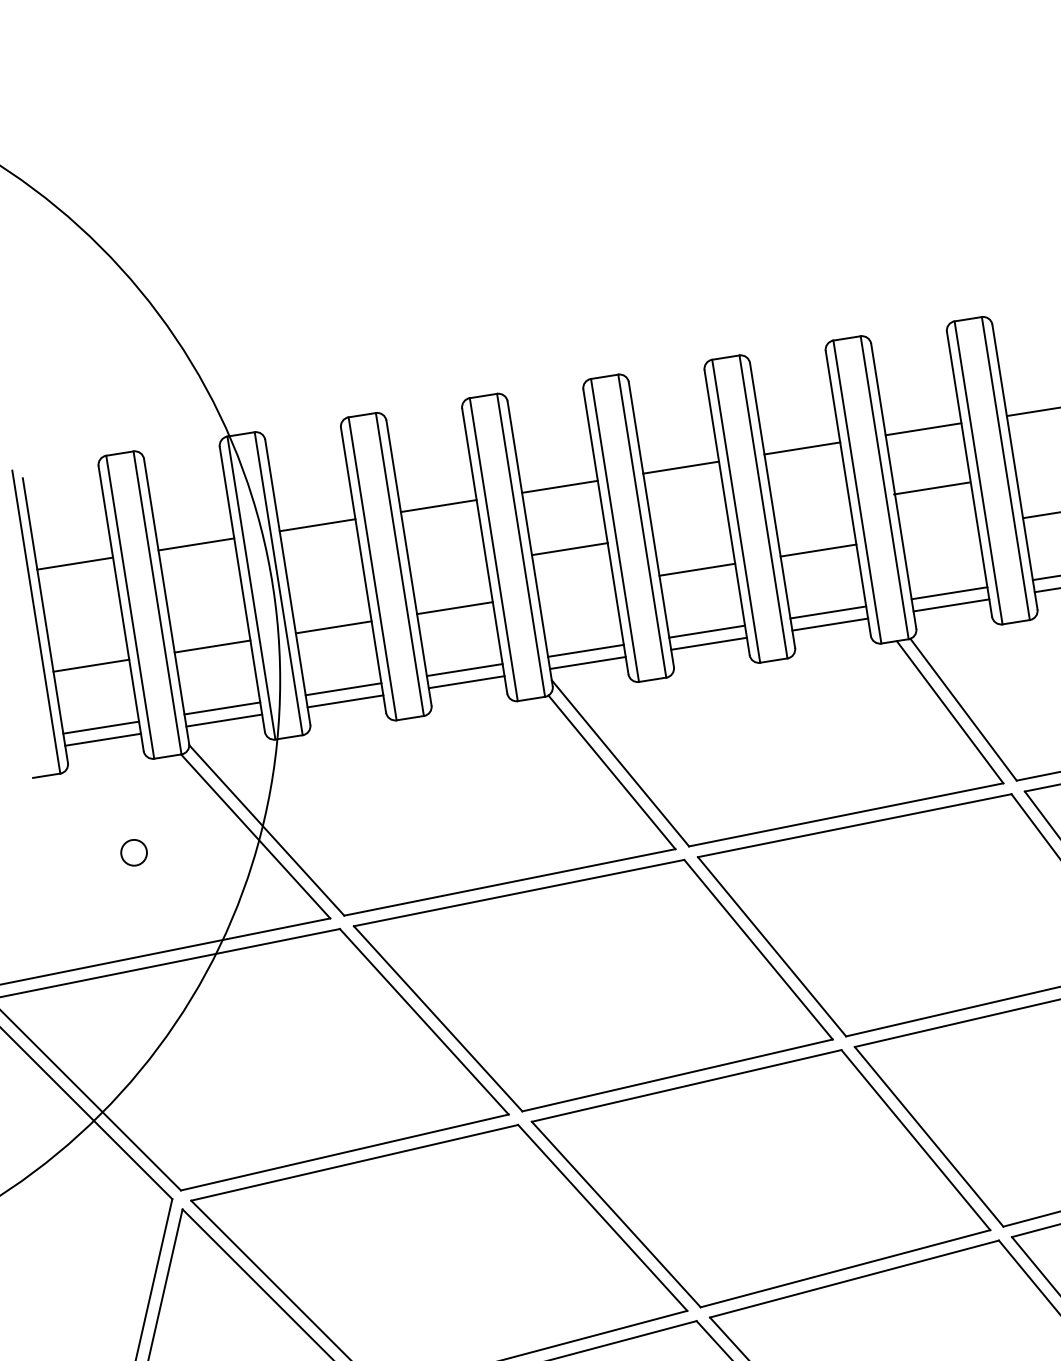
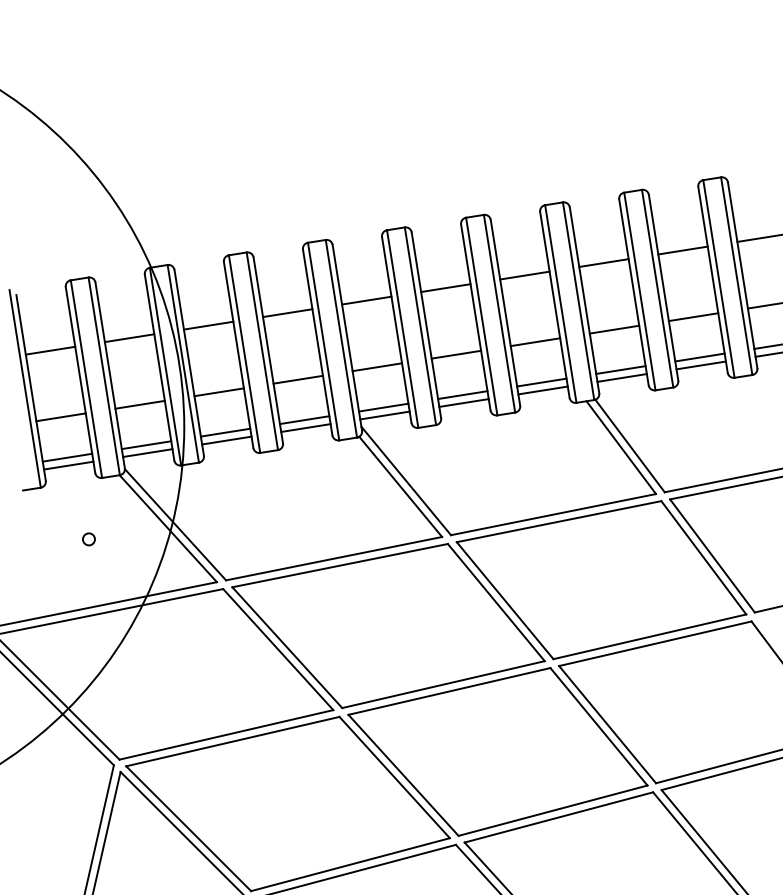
line: (932, 488) -> (614, 329), moved
line: (570, 549) -> (377, 367), moved
circle: (133, 853) -> (88, 539), size x0.71

